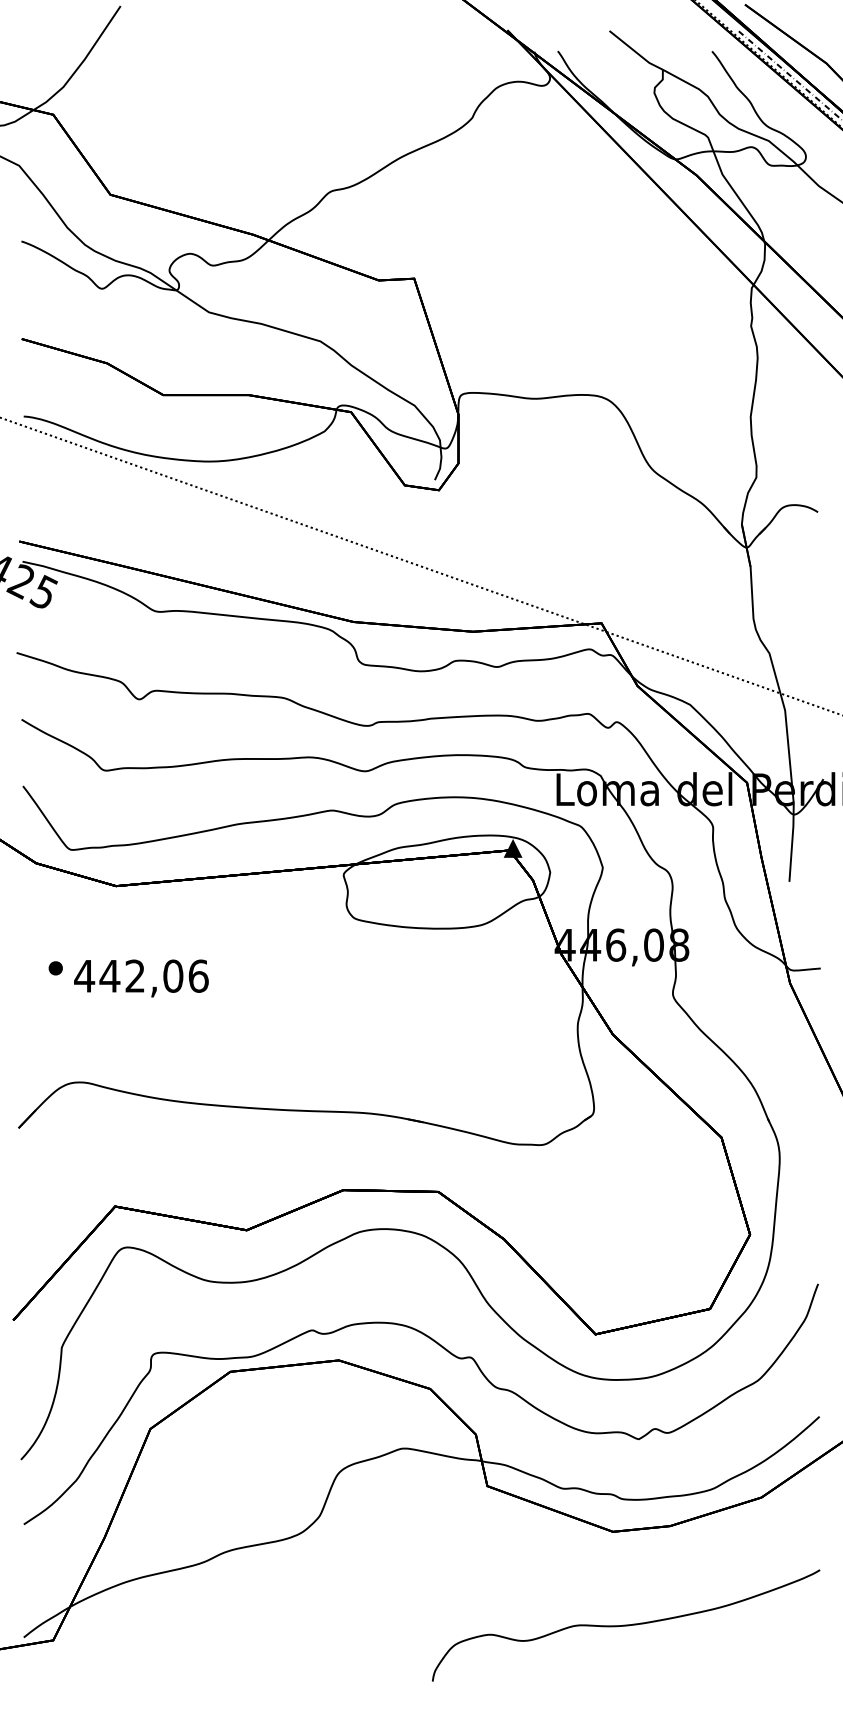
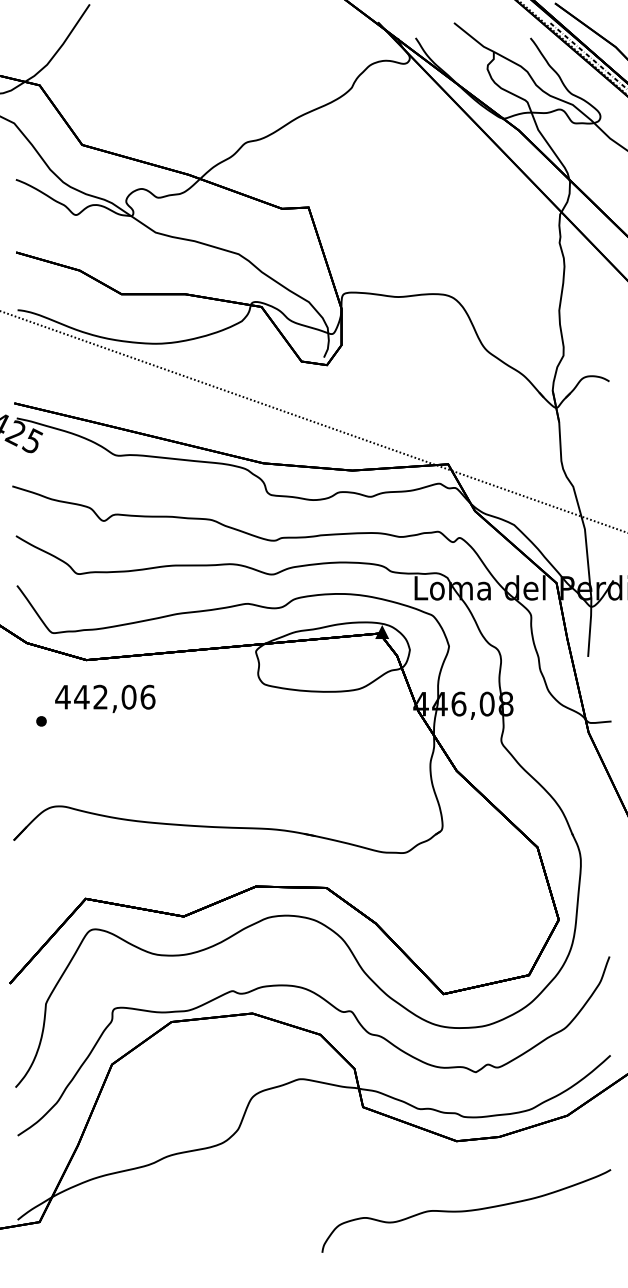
text: (141, 977) -> (105, 698), moved

